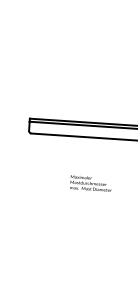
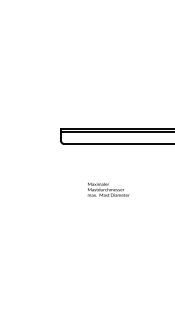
text: (91, 183) -> (108, 189), moved

